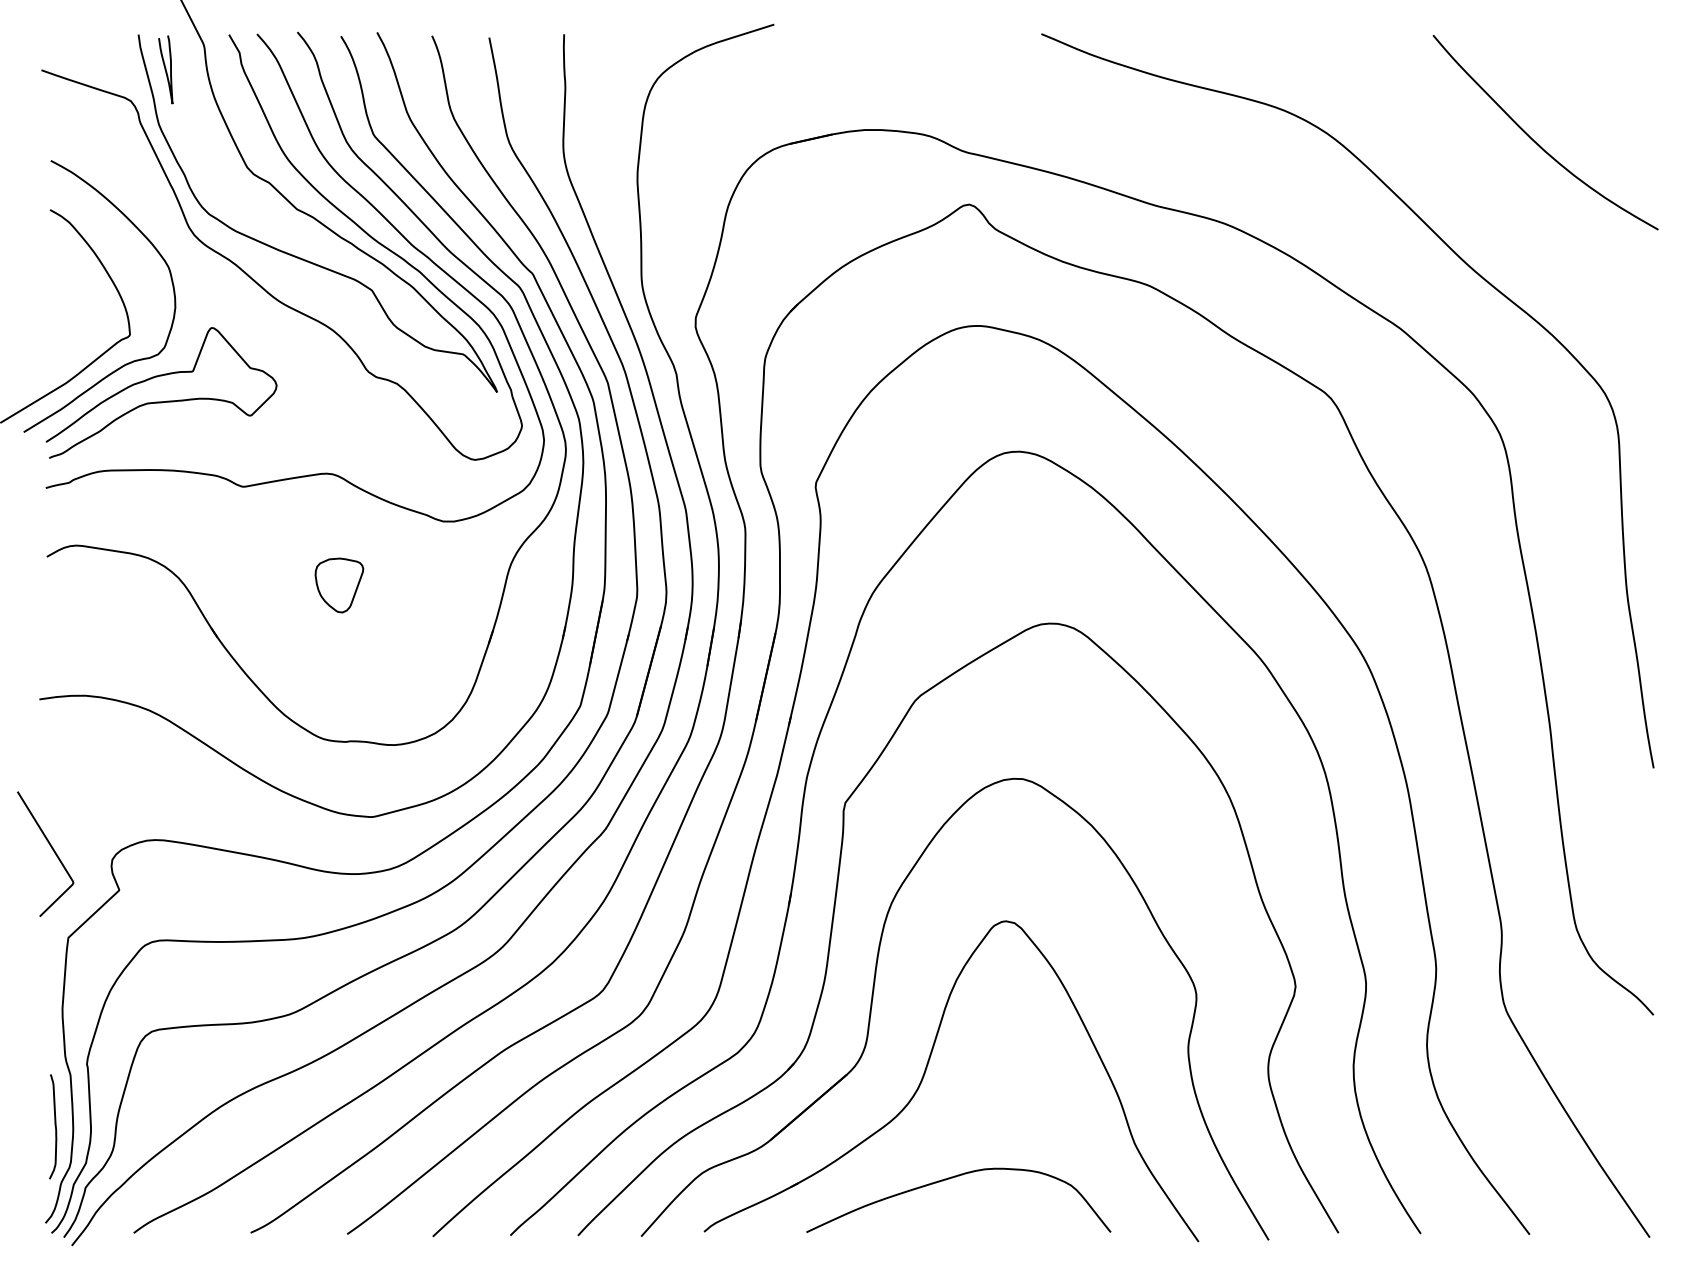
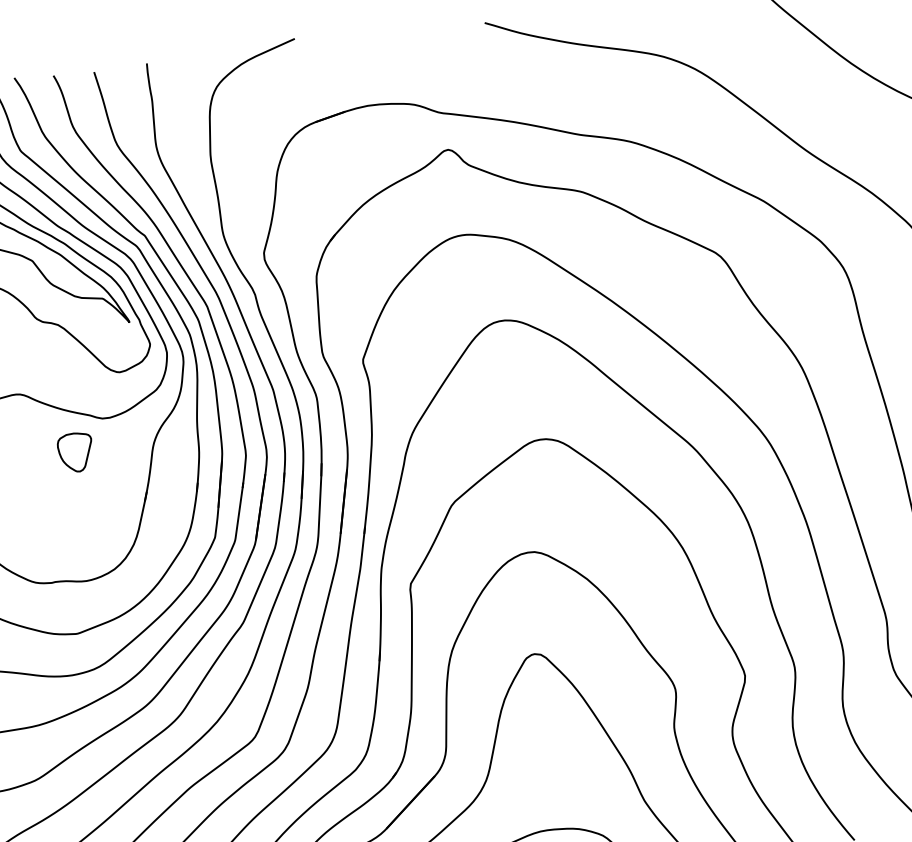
part: (339, 585) -> (75, 452), moved

